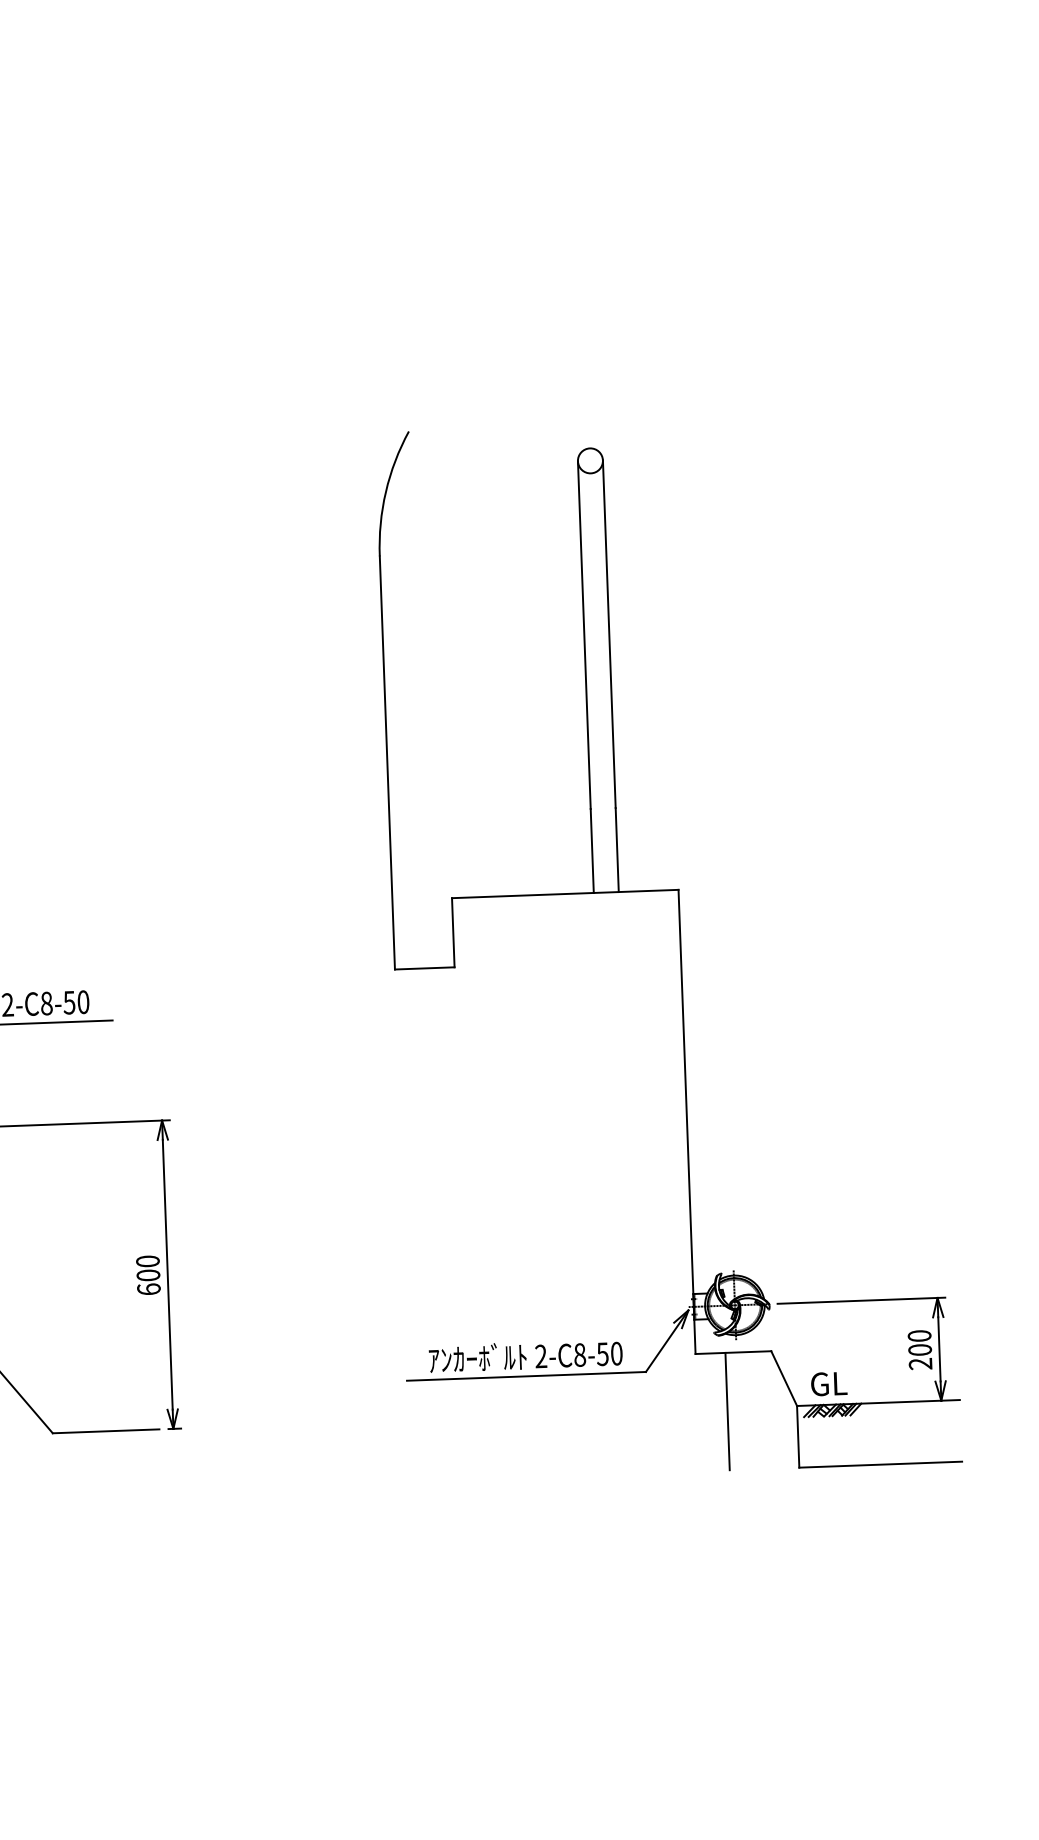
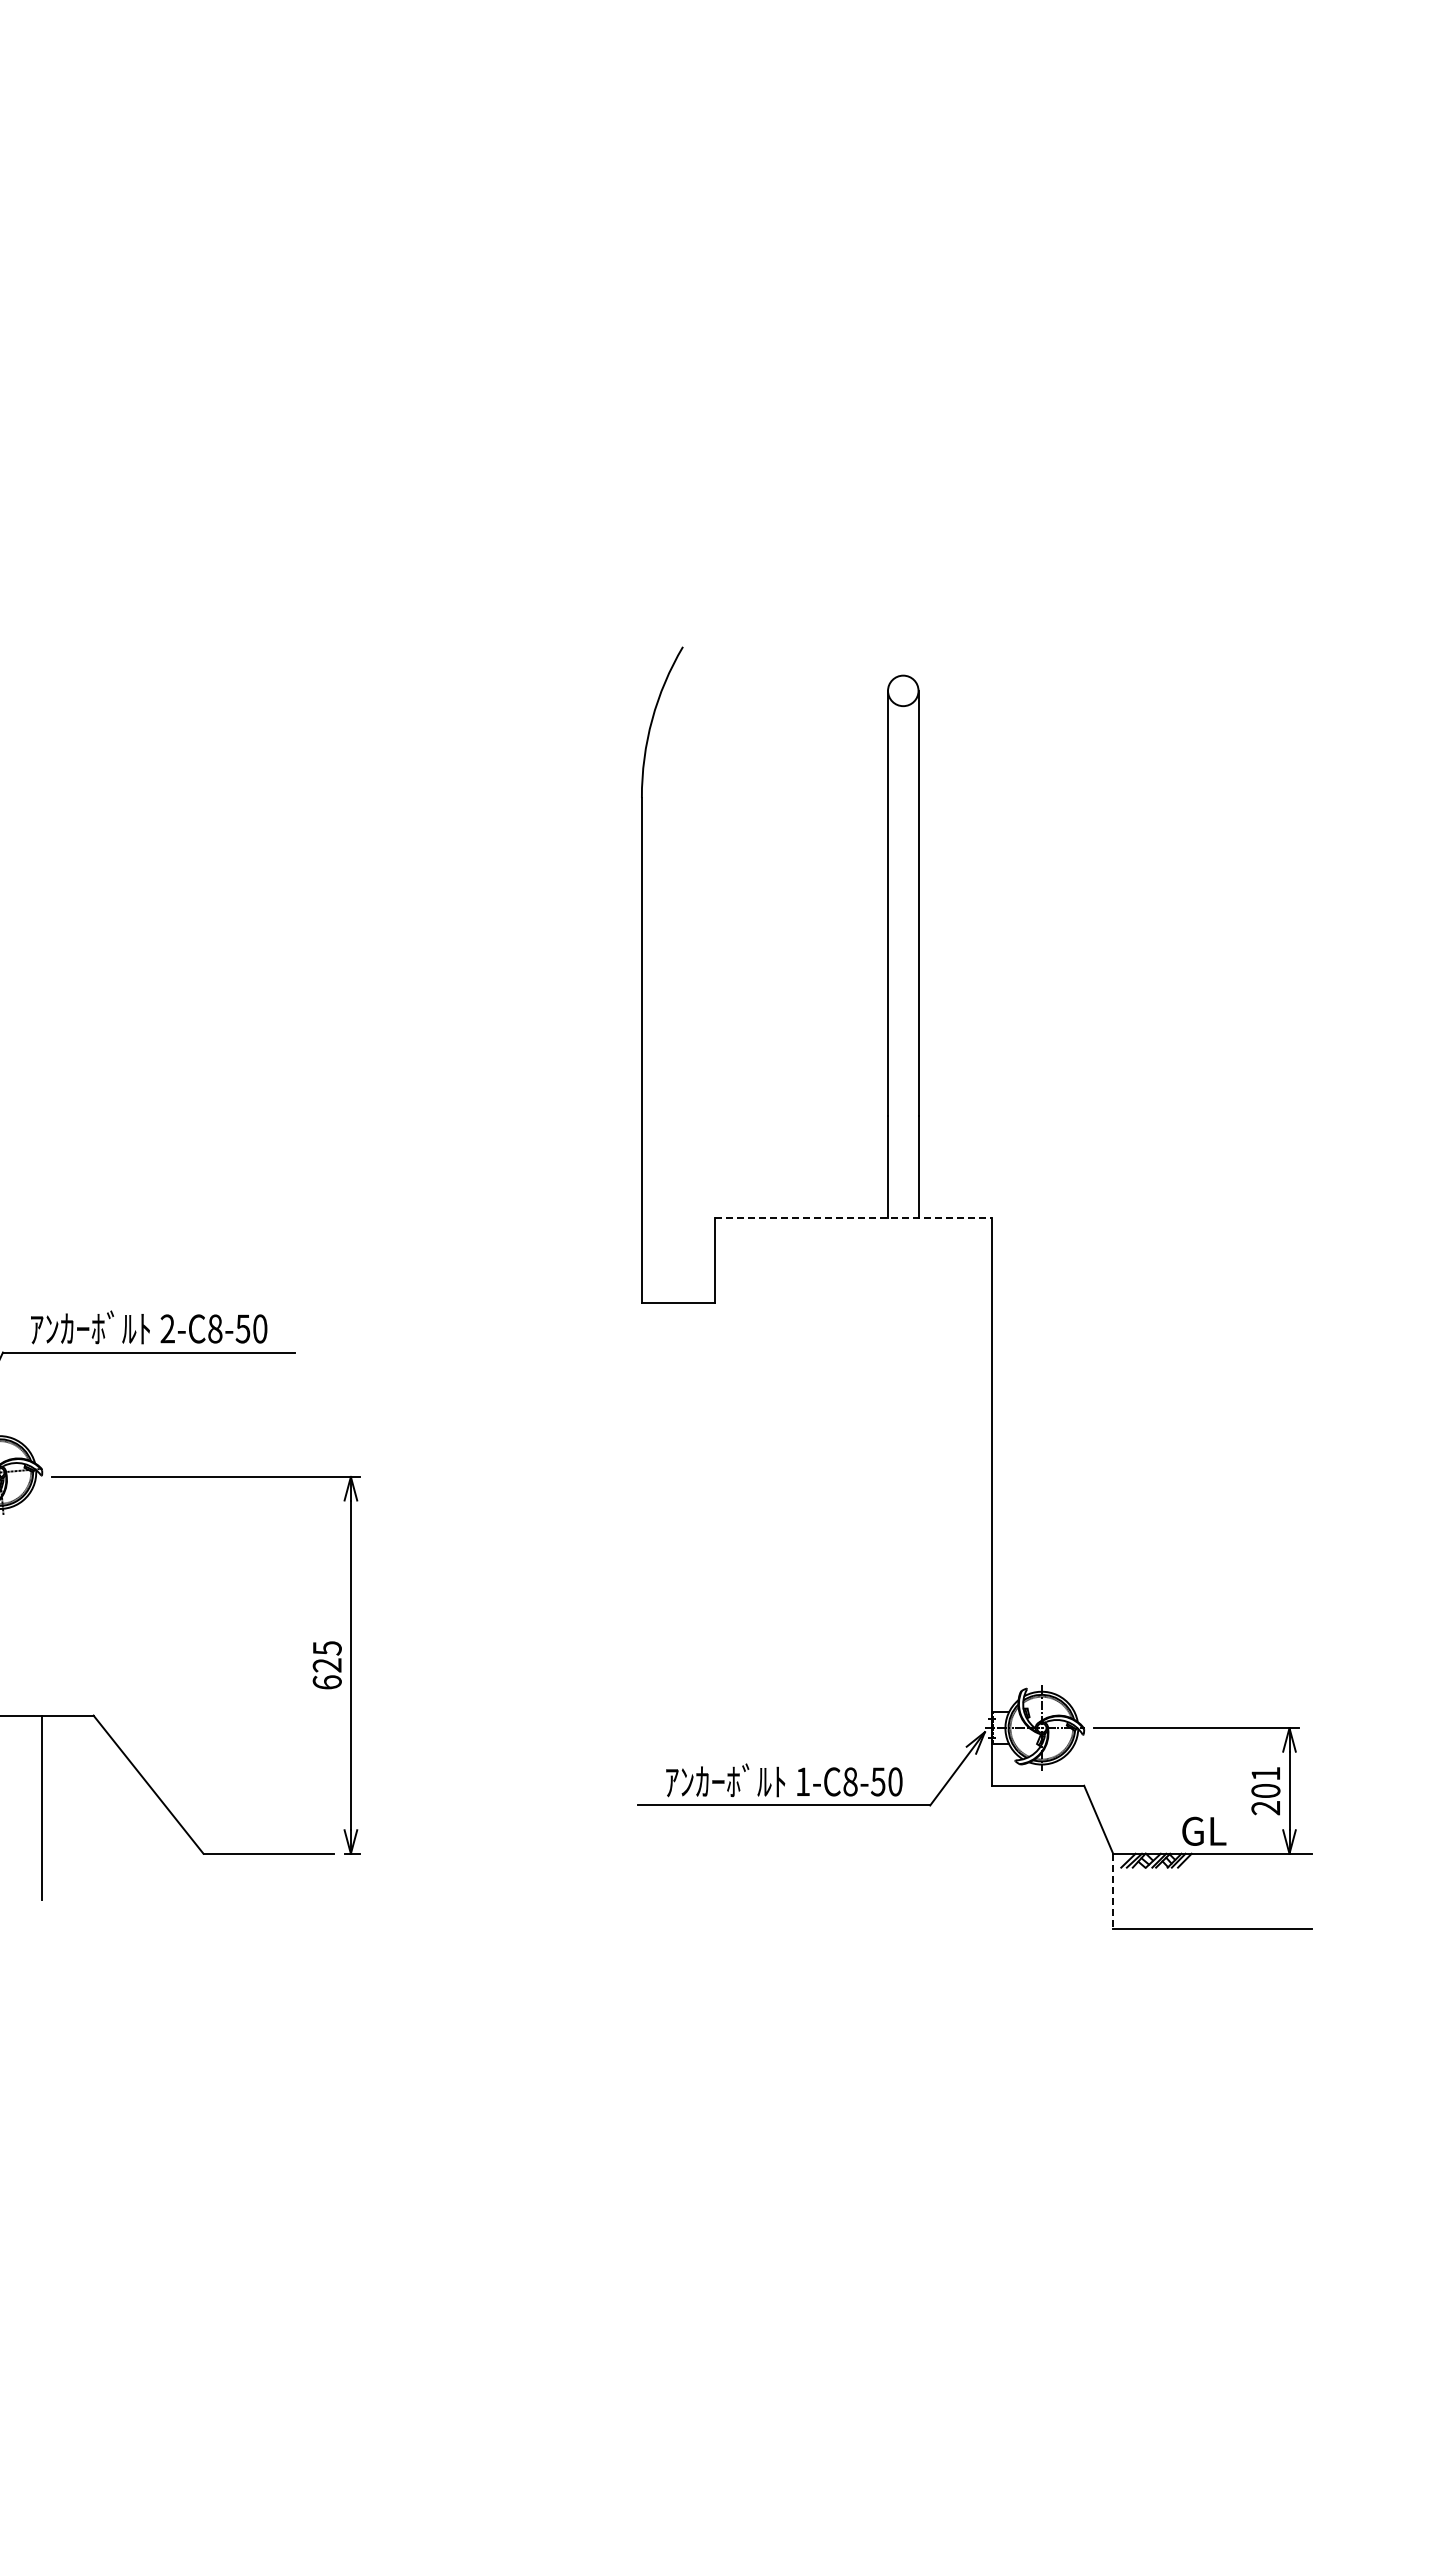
line: (565, 894) -> (853, 1218), solid -> dashed
text: (147, 1268) -> (326, 1656), 600 -> 625
text: (919, 1335) -> (1265, 1773), 200 -> 201
text: (541, 1356) -> (803, 1781), 2-C8-50 -> 1-C8-50
text: (829, 1383) -> (1204, 1830), moved
line: (727, 1411) -> (1028, 1857), removed
line: (798, 1436) -> (1113, 1891), solid -> dashed

